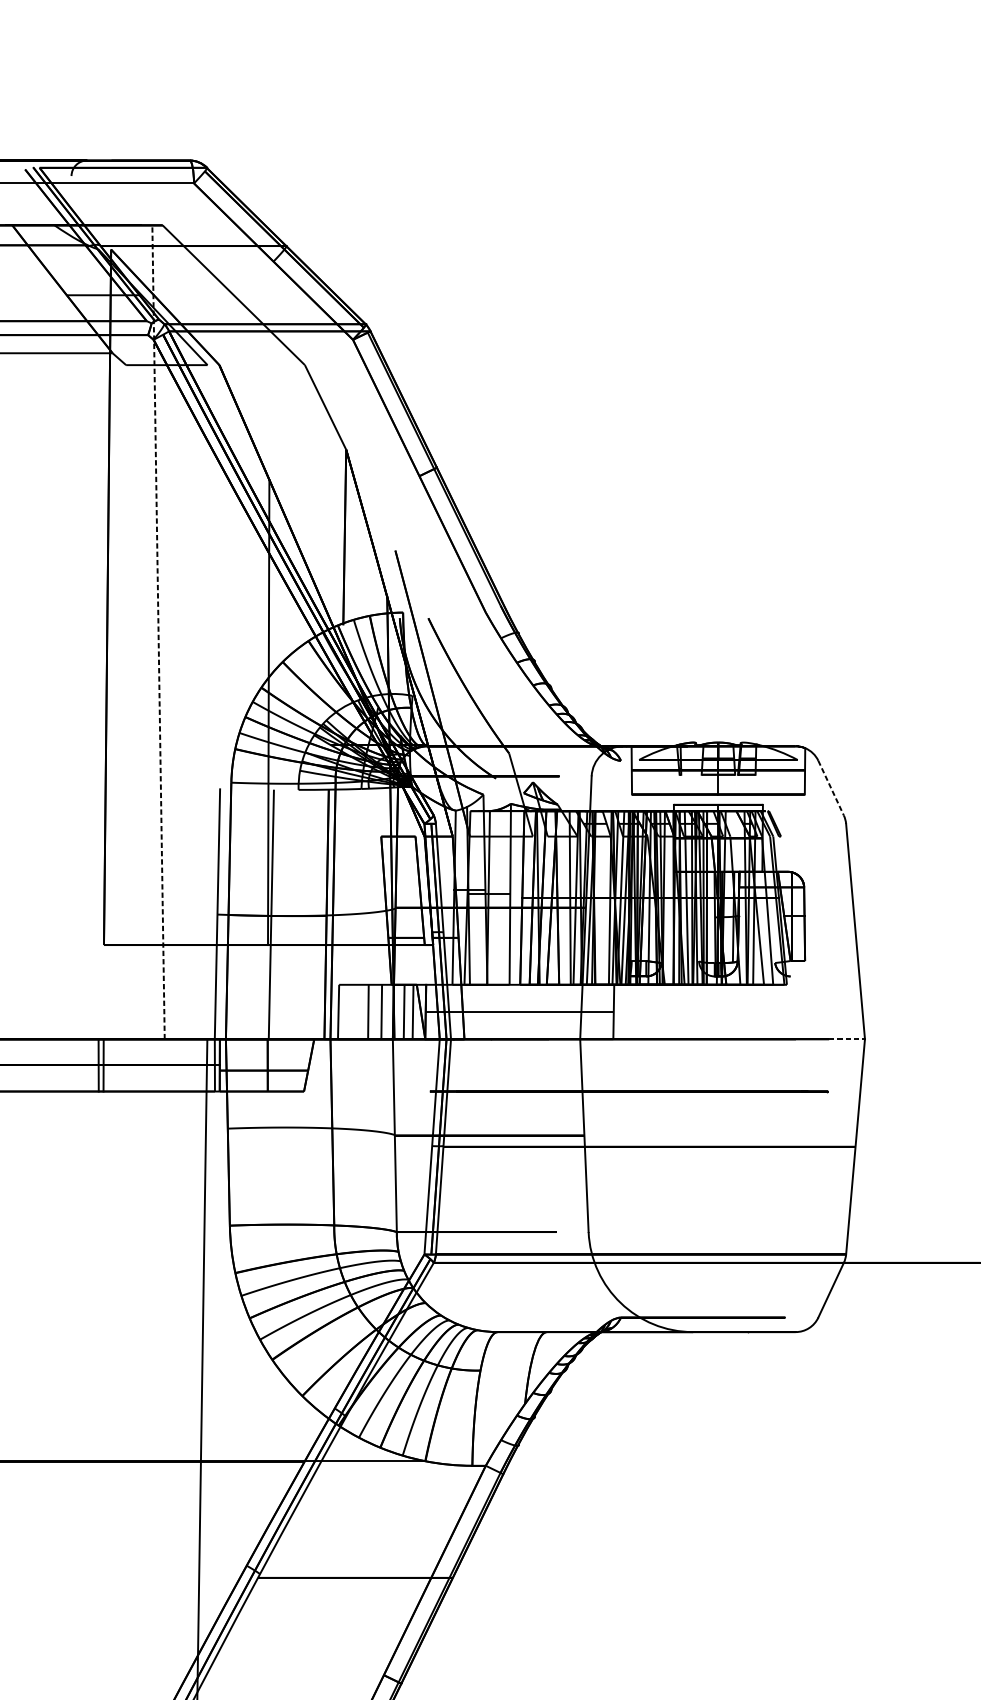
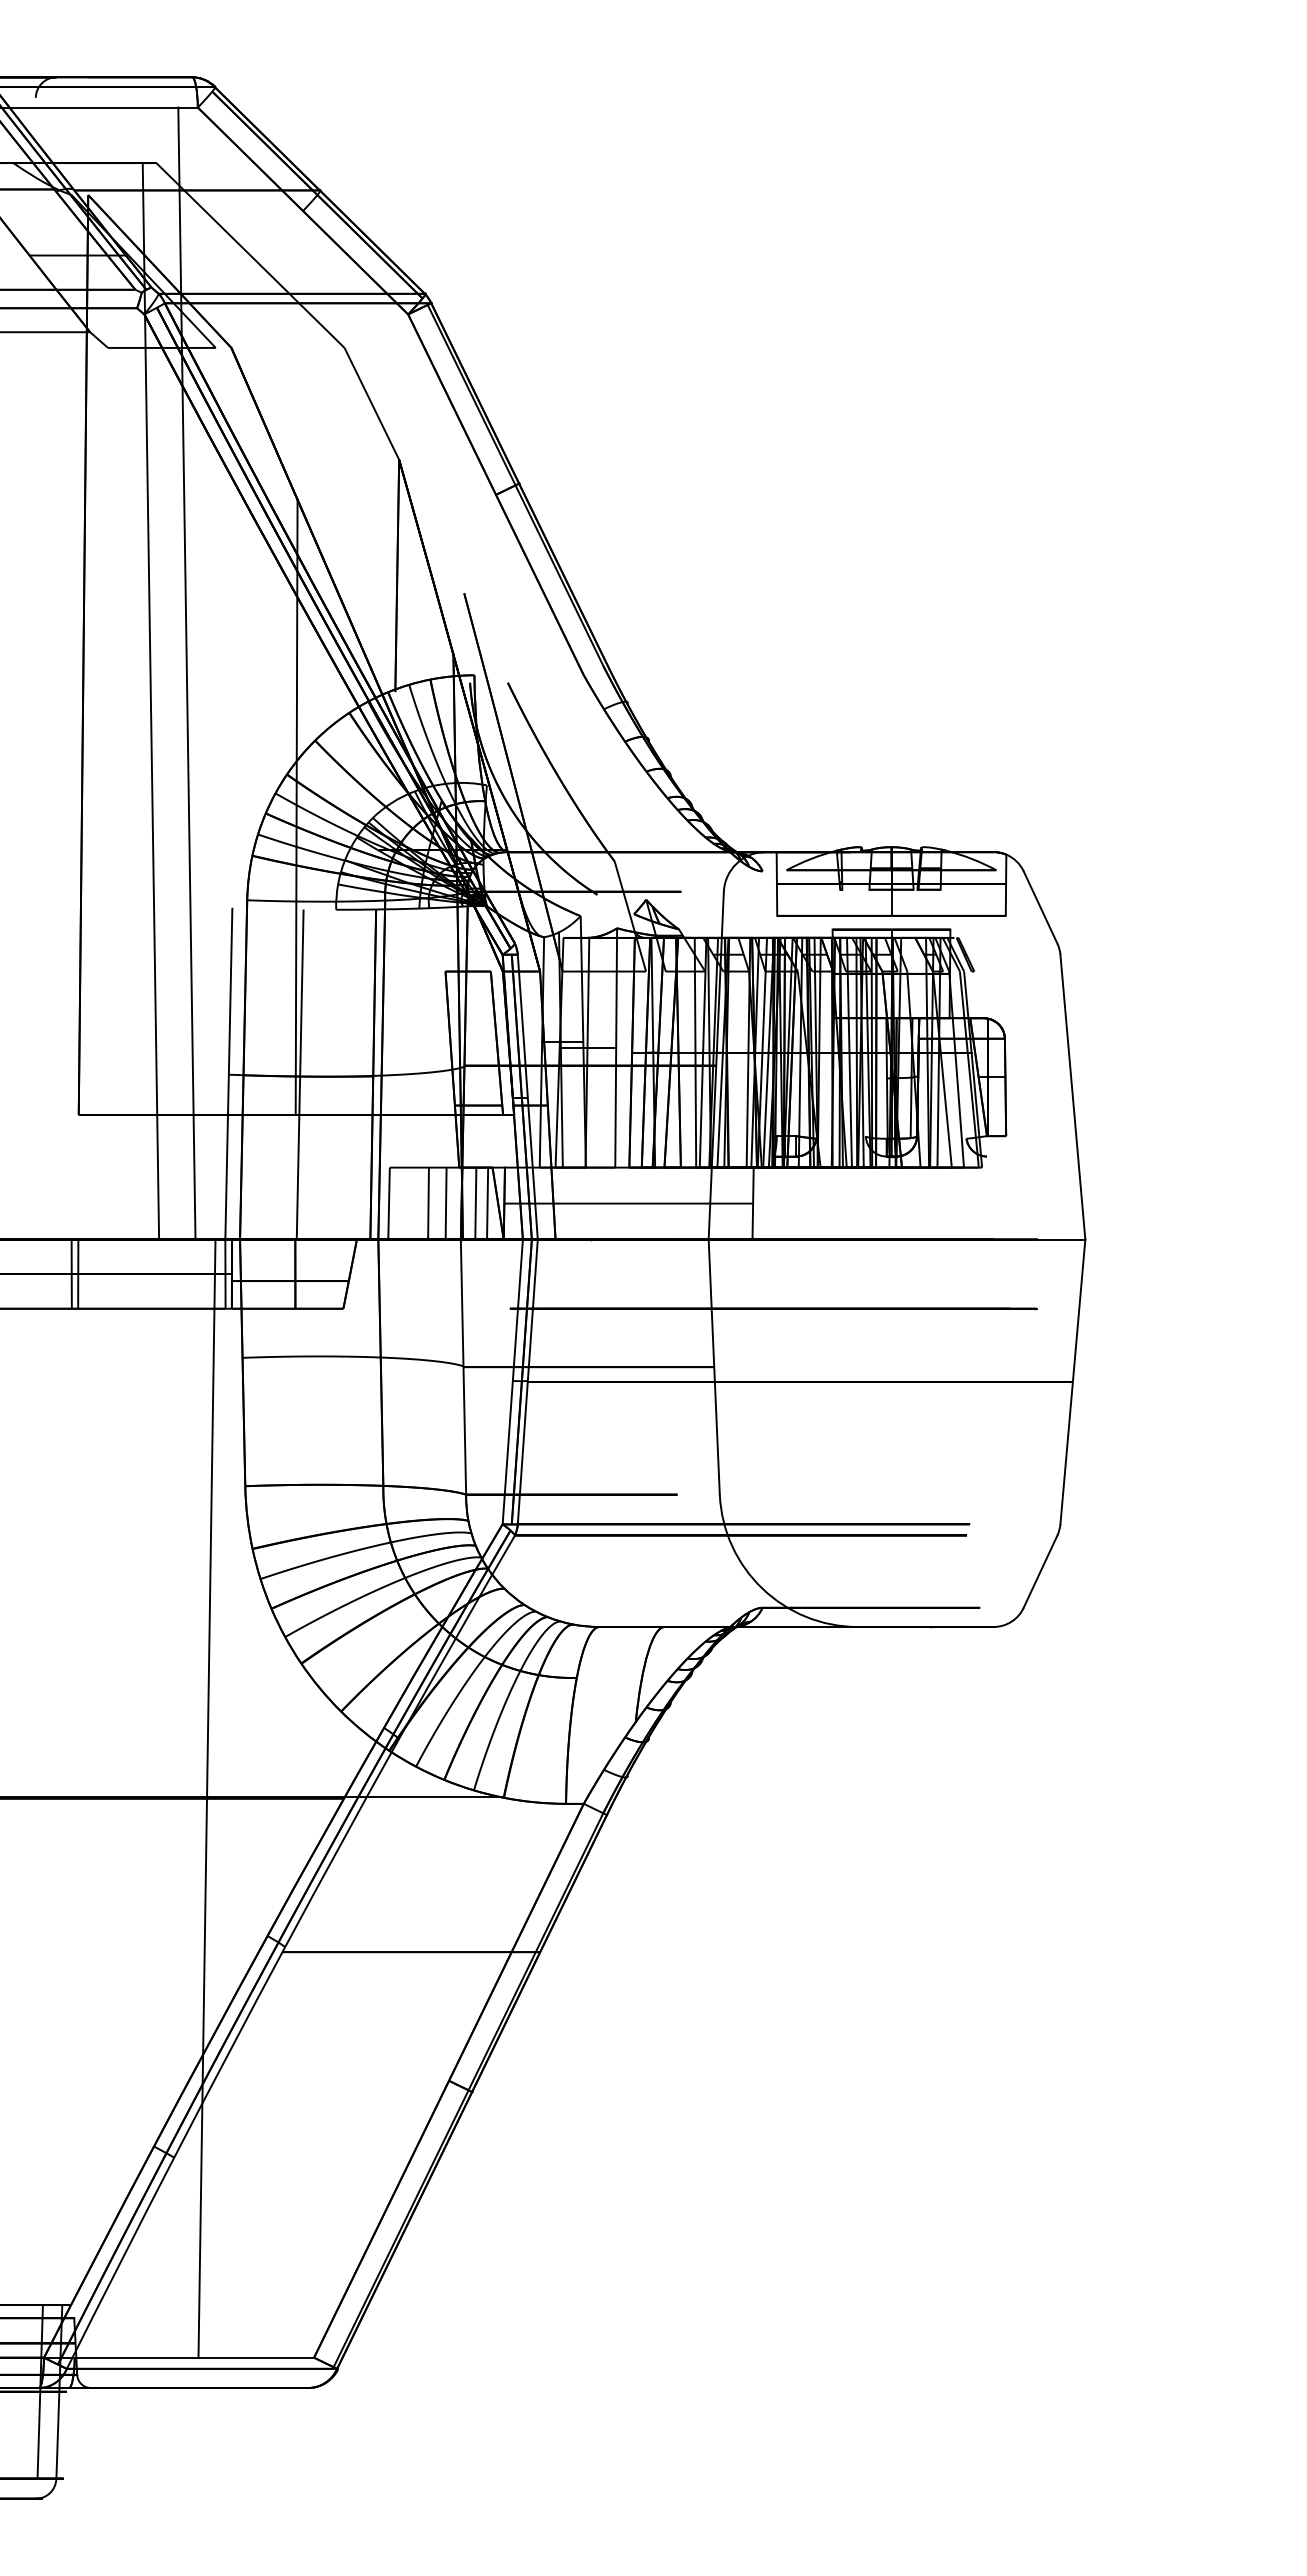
line: (185, 611) -> (186, 673), added
line: (158, 631) -> (150, 700), dashed -> solid
line: (831, 788) -> (1040, 907), dashed -> solid
line: (846, 1039) -> (1061, 1239), dashed -> solid

